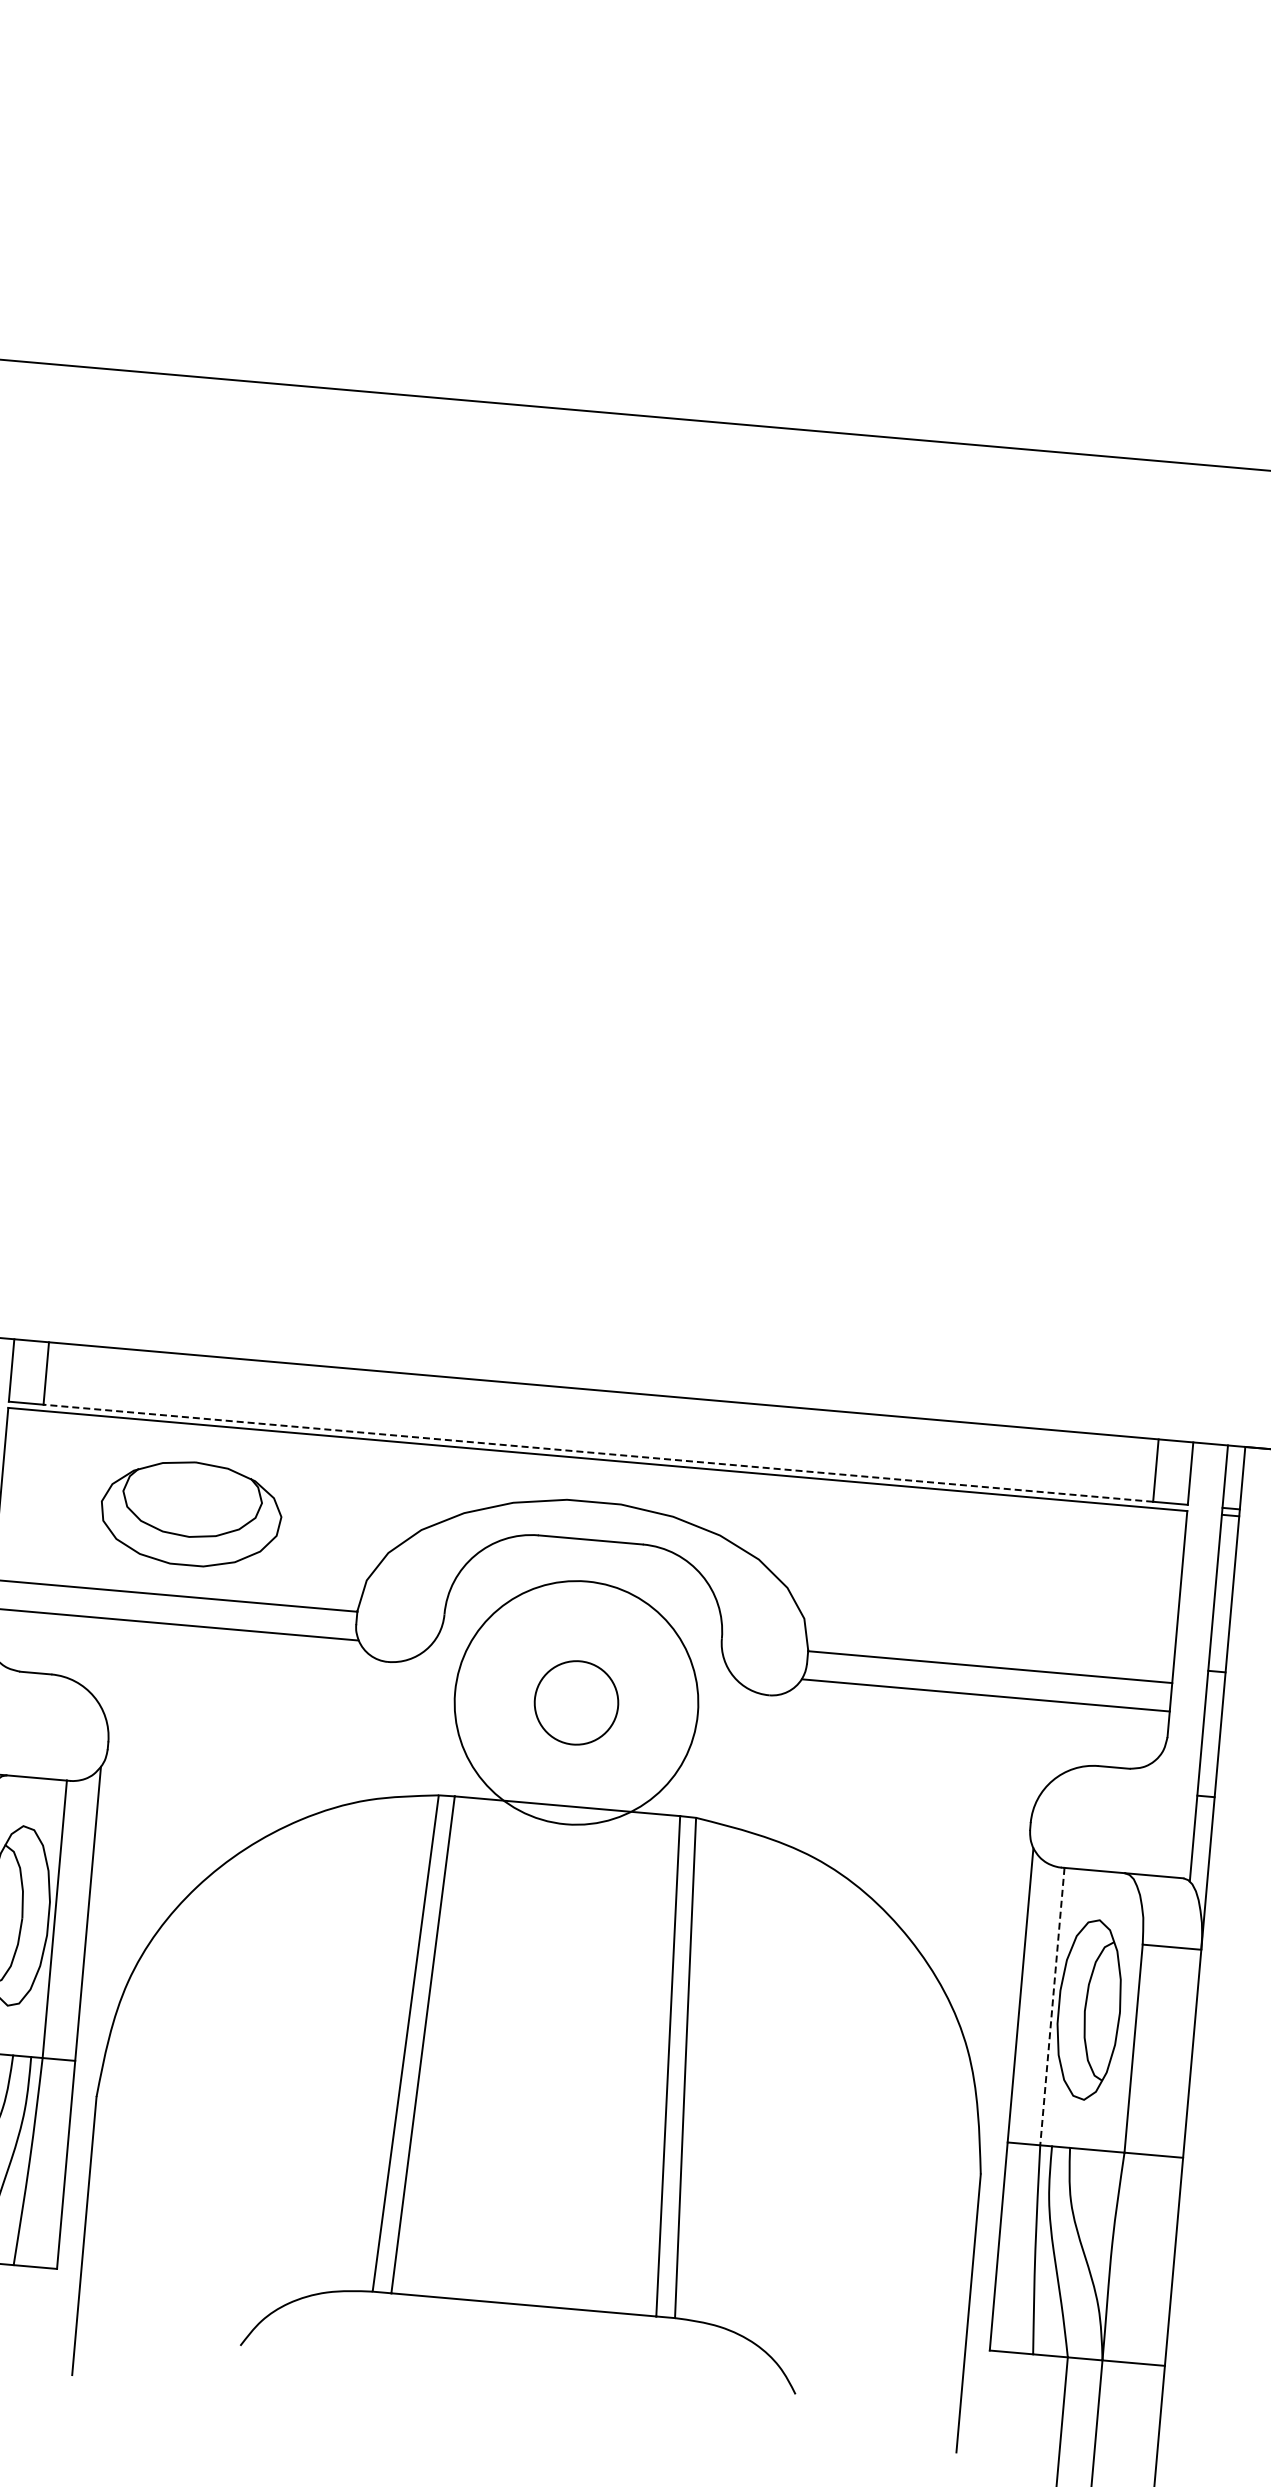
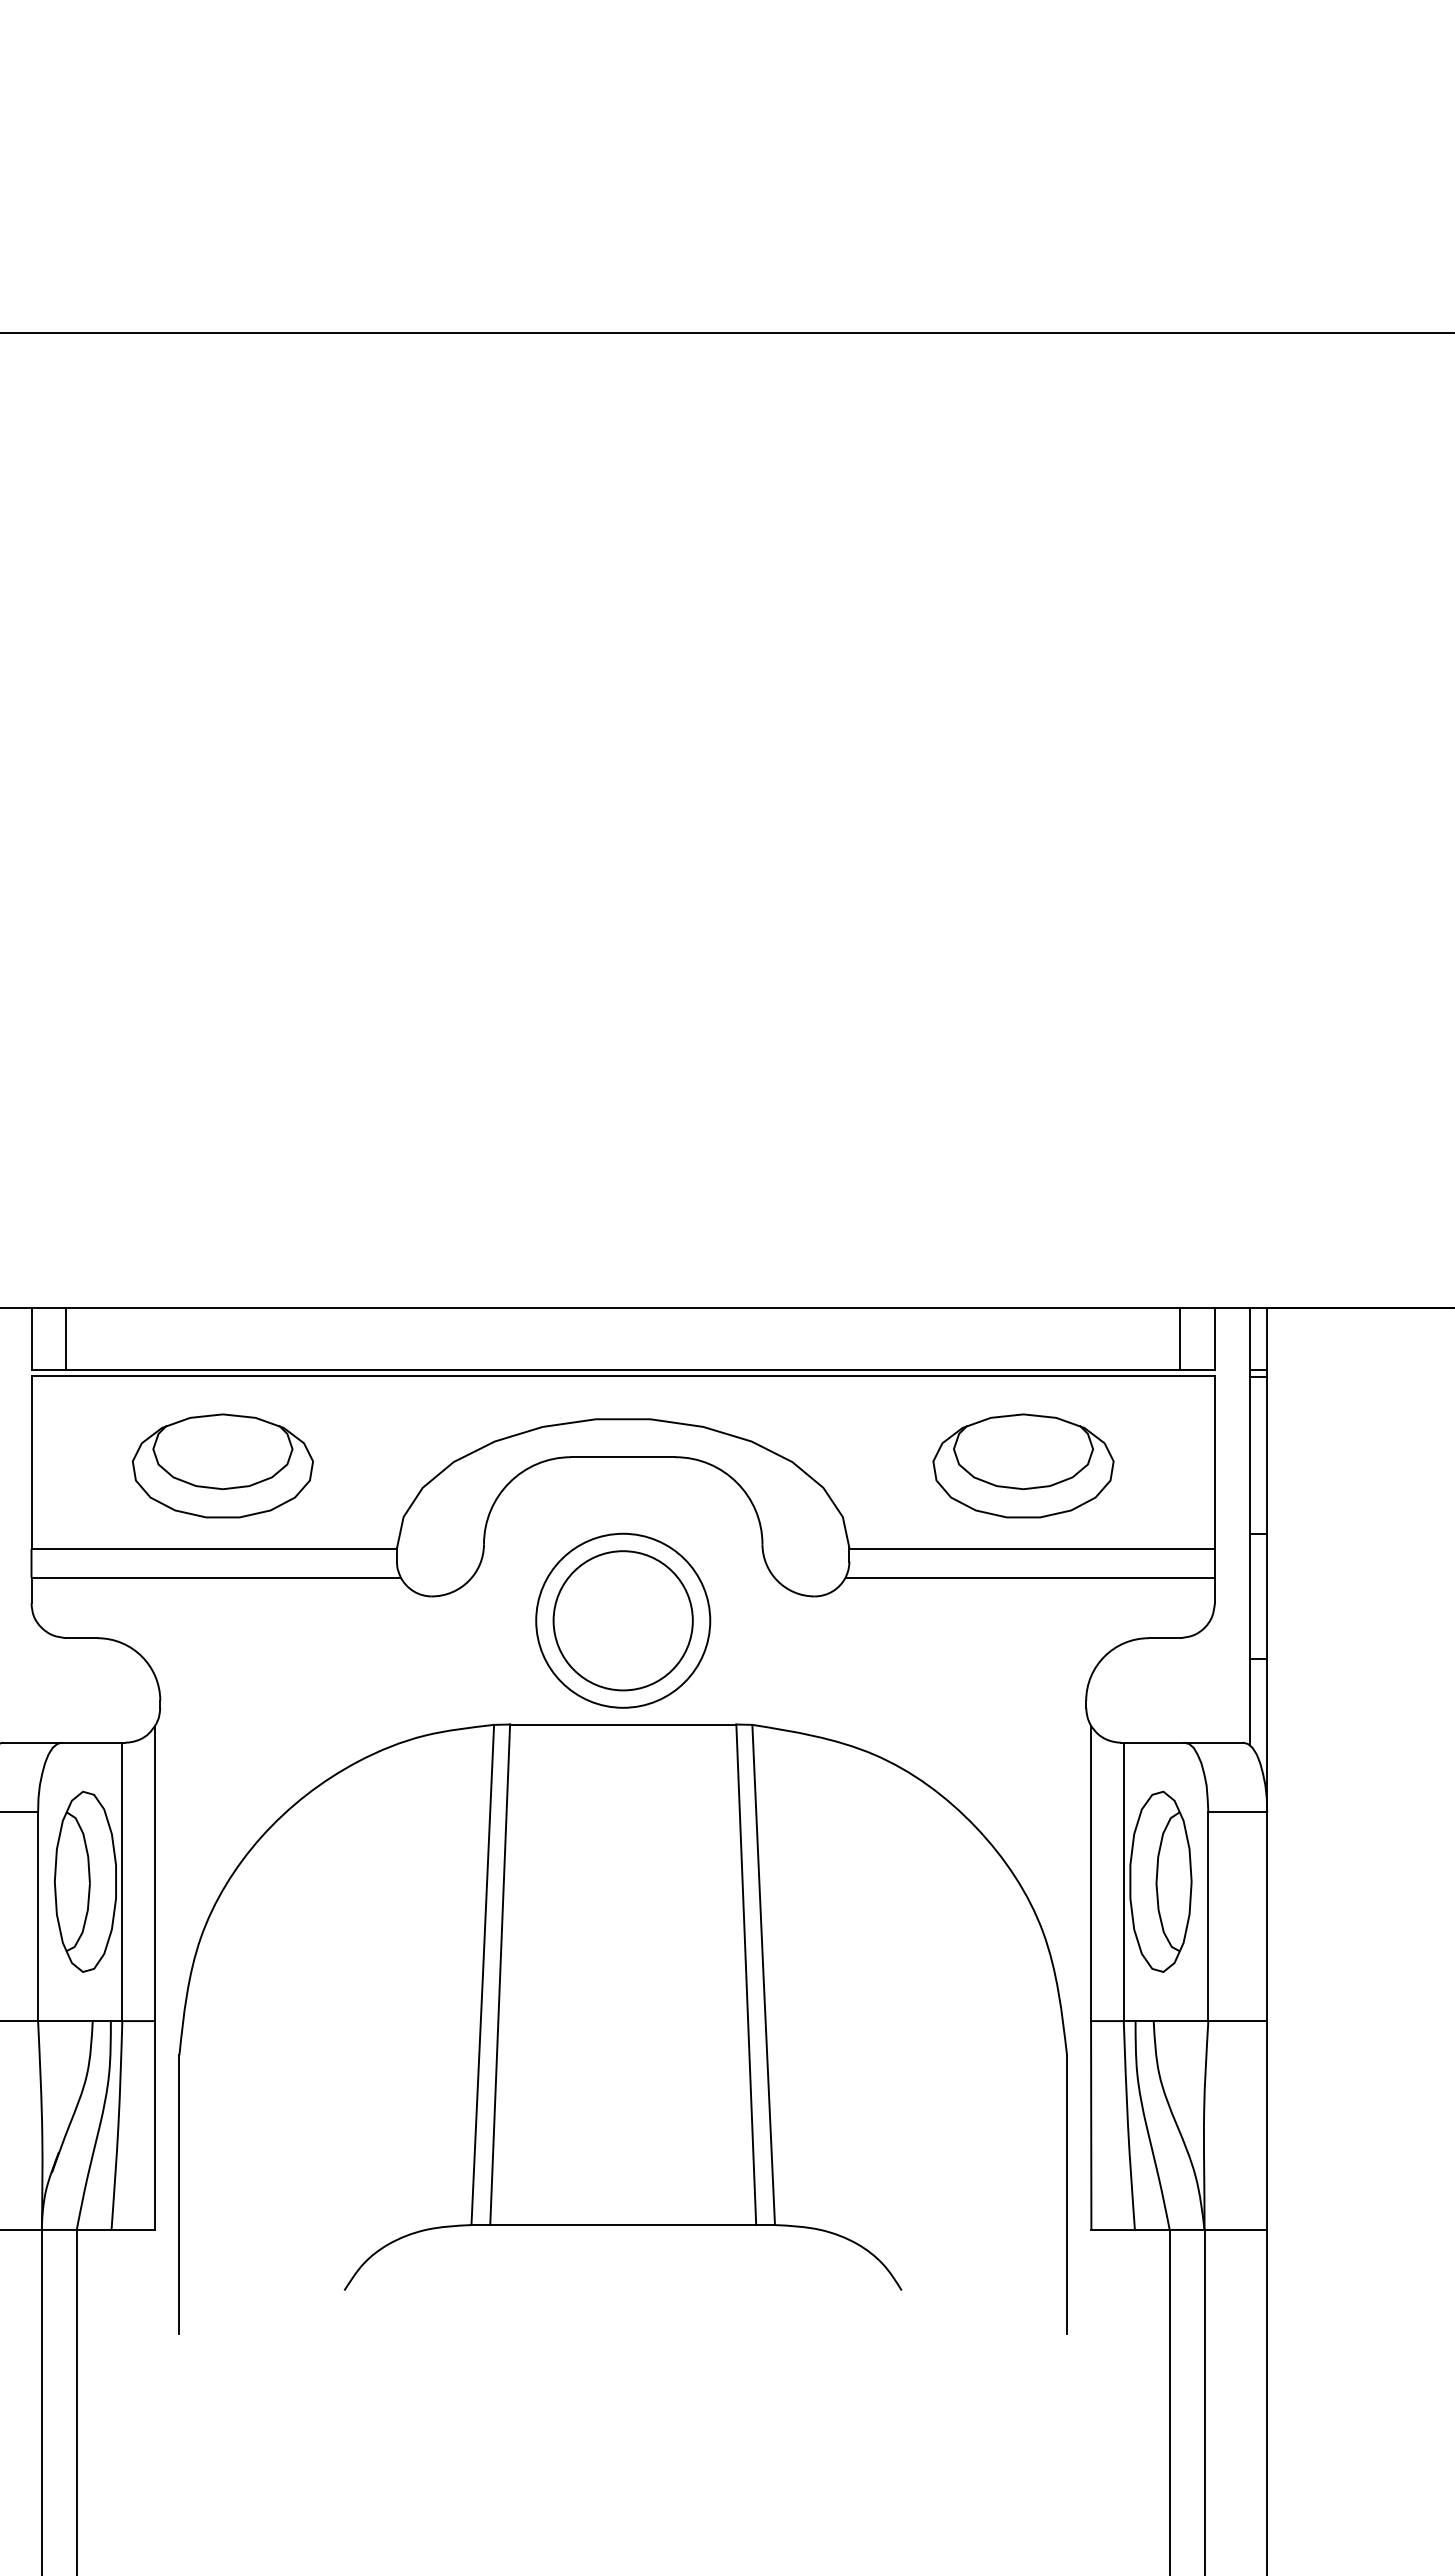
line: (598, 1453) -> (623, 1370), dashed -> solid
part: (988, 1583) -> (1023, 1465), added
circle: (575, 1702) -> (622, 1620), size x1.67
circle: (576, 1702) -> (623, 1620), size x0.71
line: (1052, 2007) -> (1123, 1882), dashed -> solid

